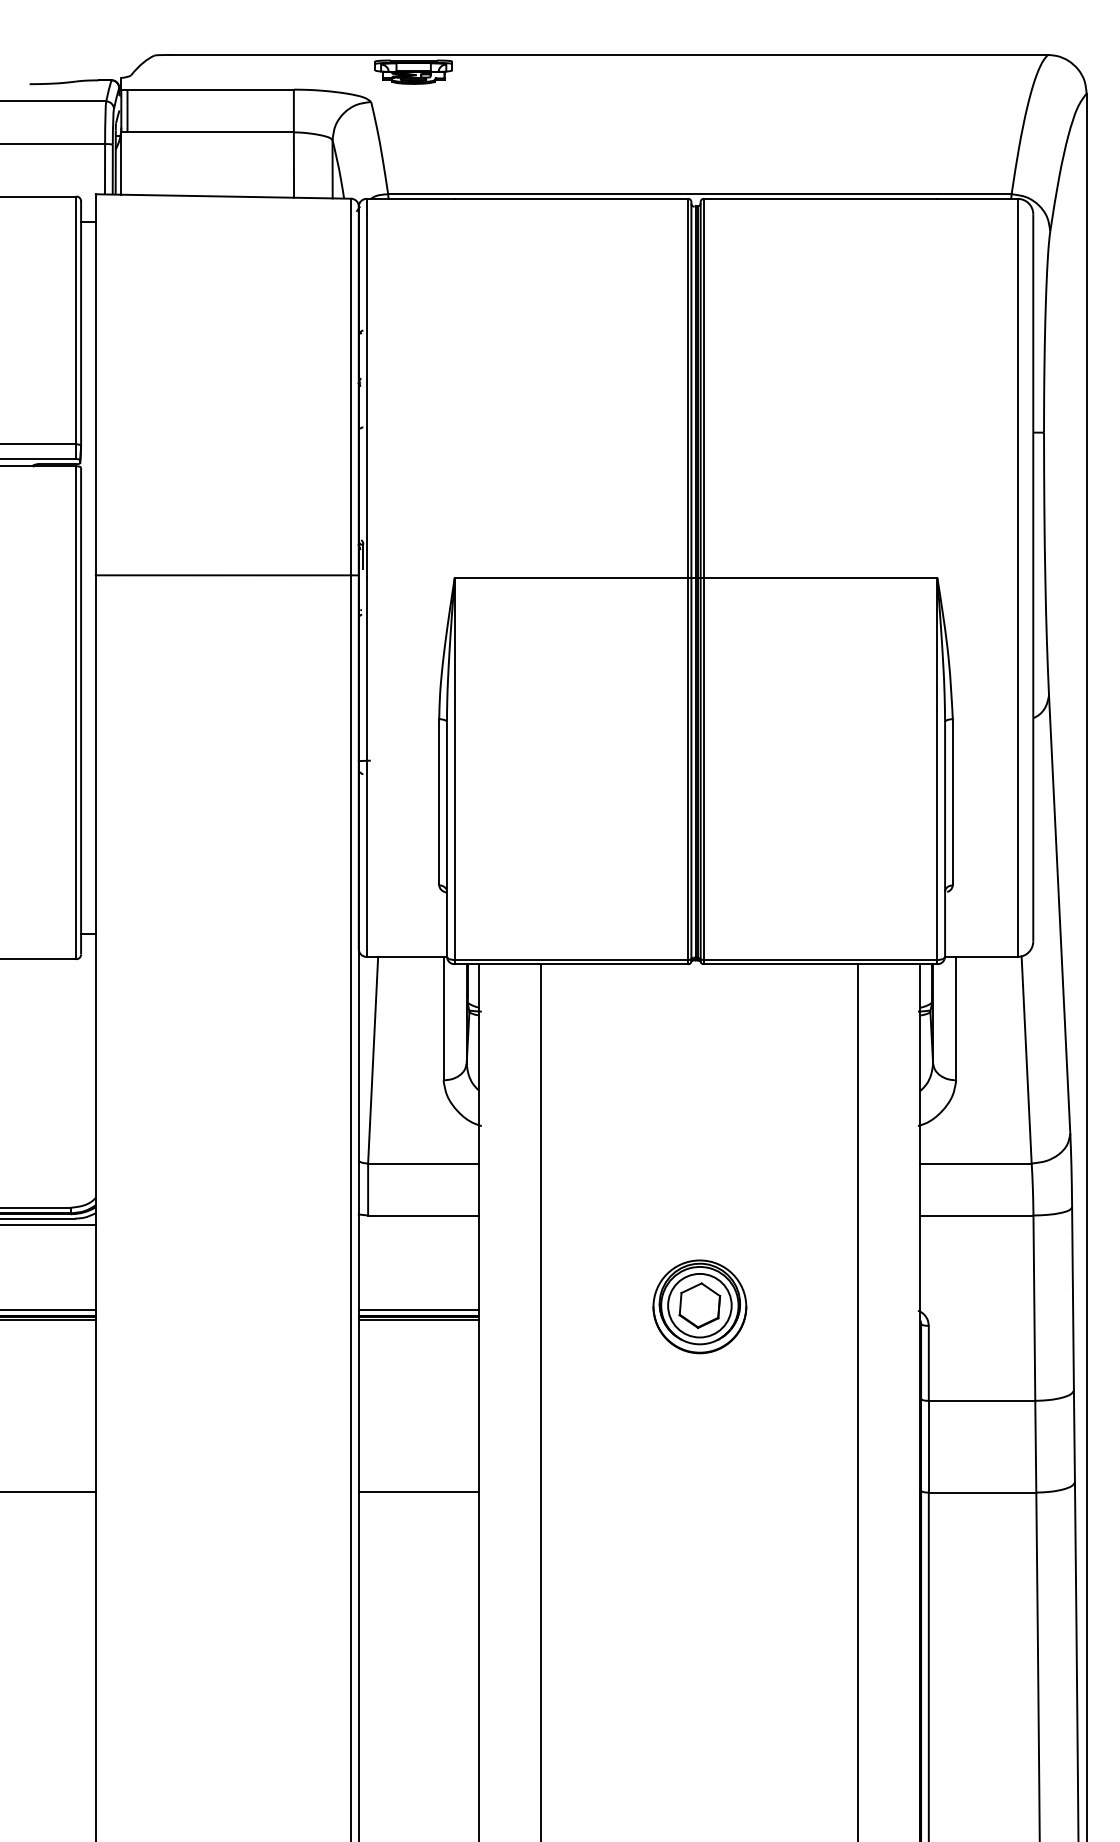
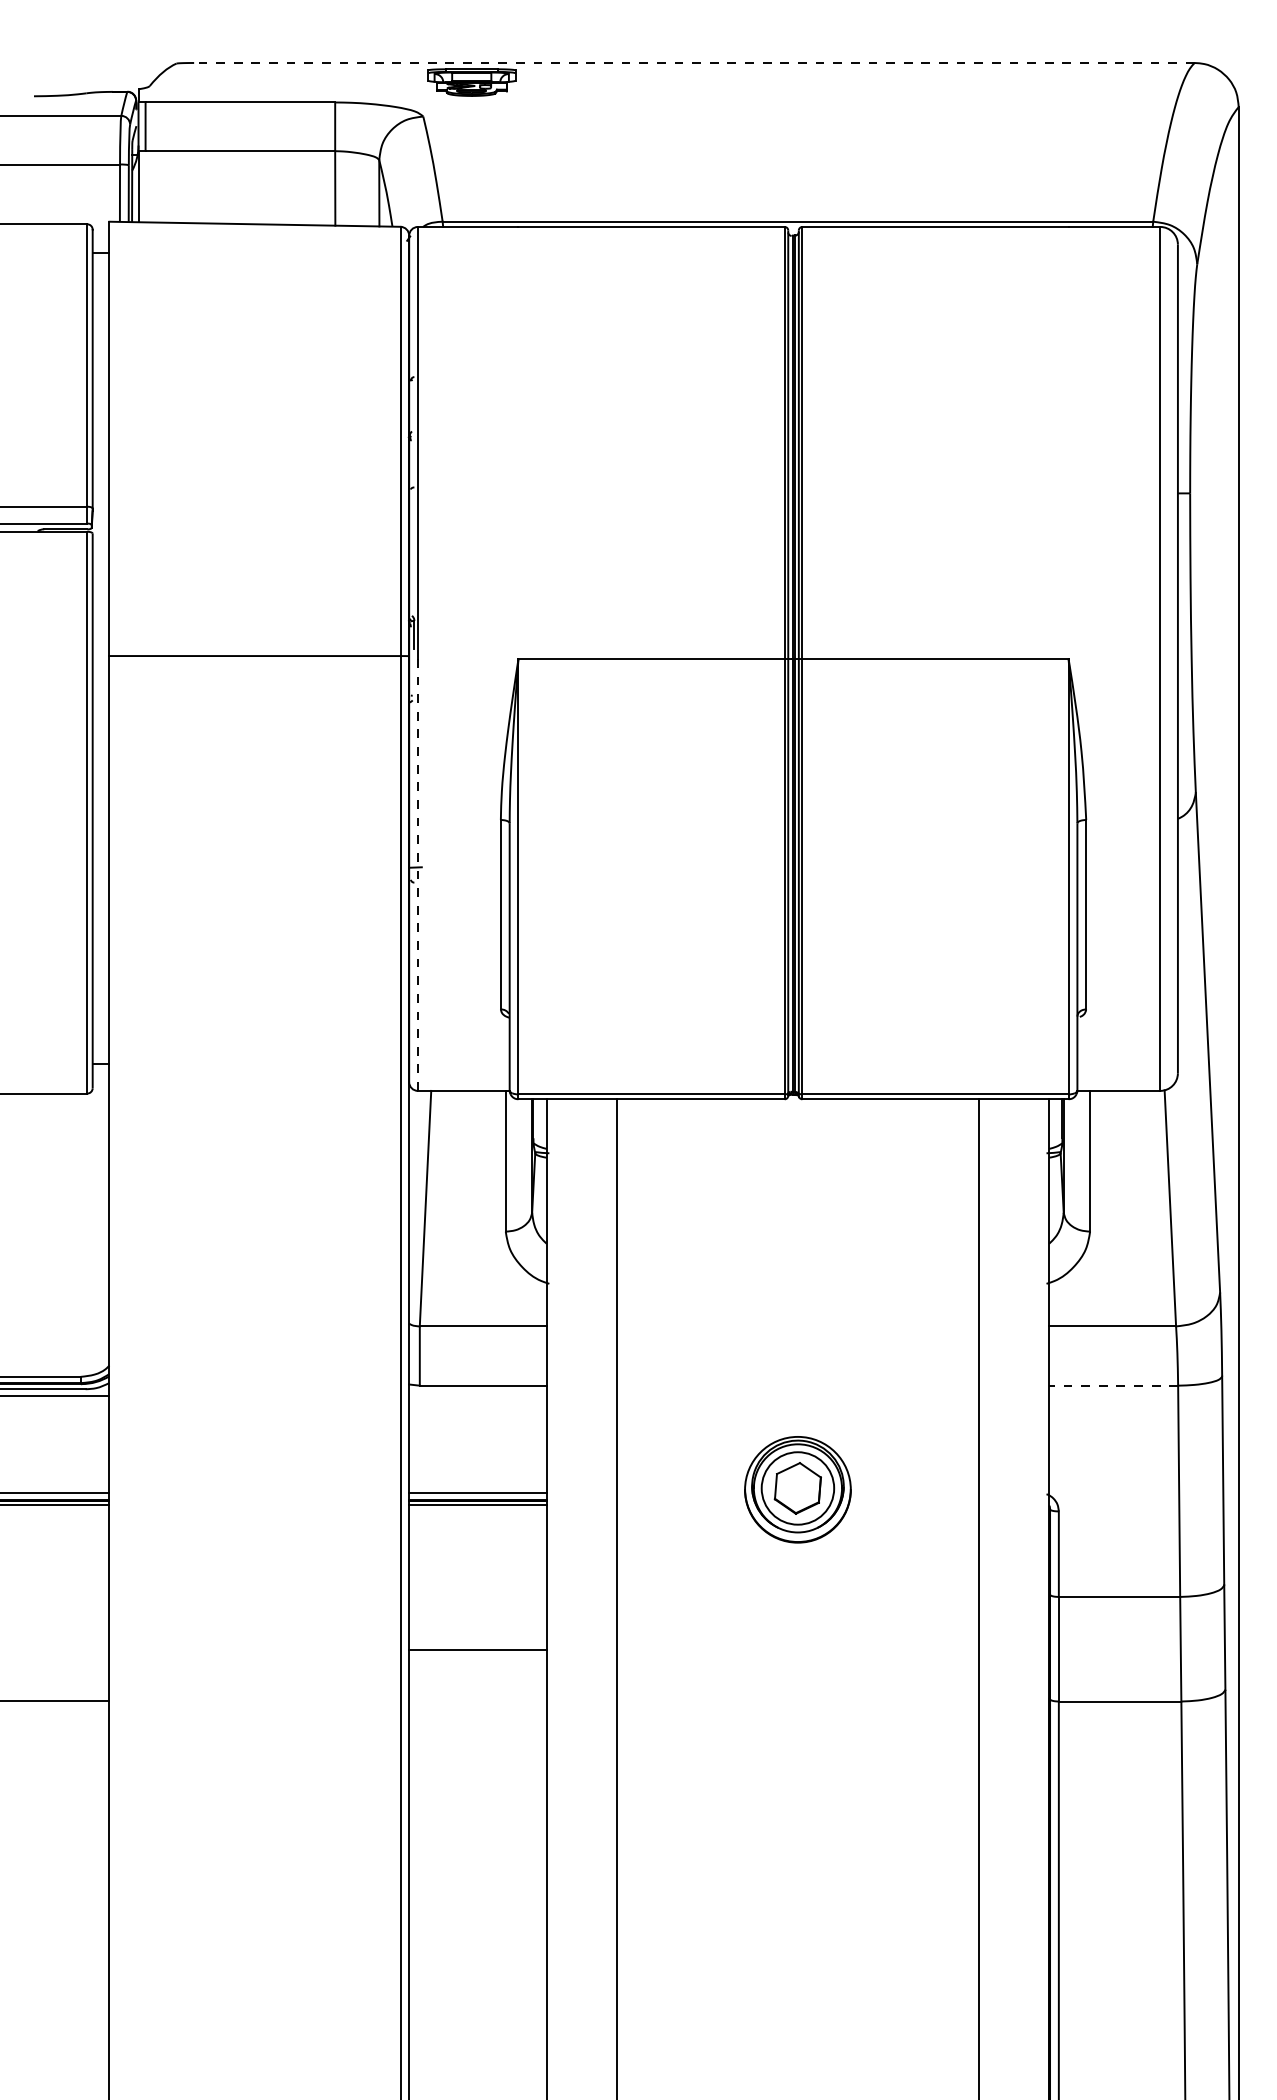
line: (608, 55) -> (693, 63), solid -> dashed
line: (366, 767) -> (417, 874), solid -> dashed
line: (976, 1215) -> (1113, 1385), solid -> dashed
line: (418, 1491) -> (477, 1649), moved

